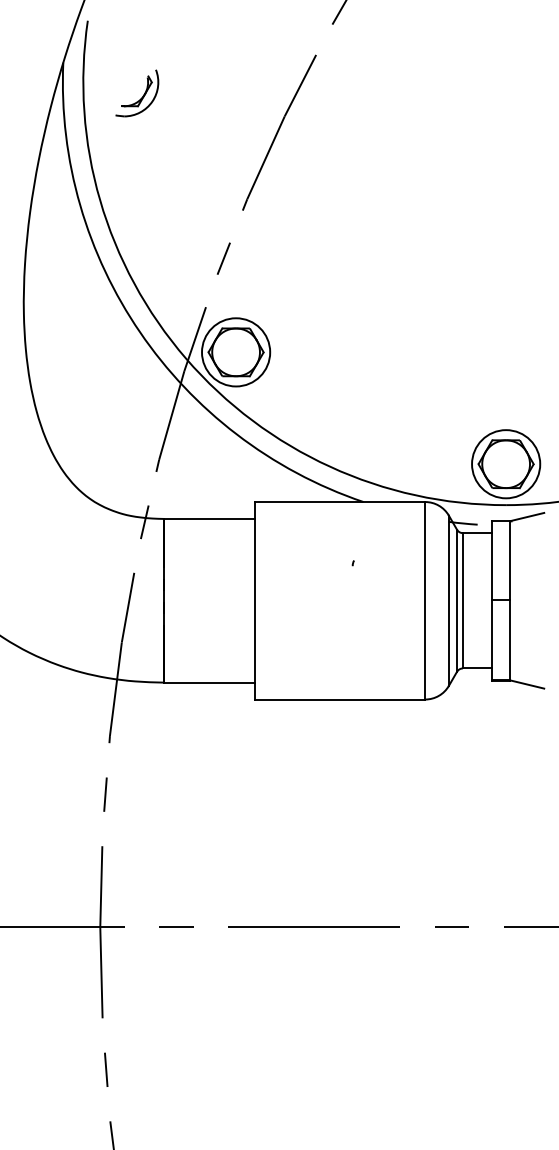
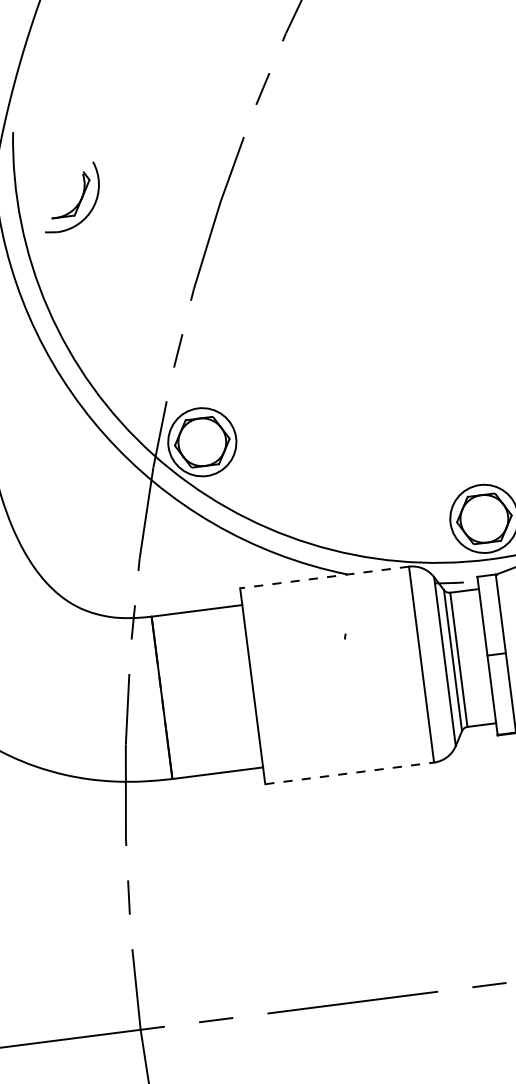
part: (137, 93) -> (71, 198), size x1.4
line: (339, 502) -> (323, 578), solid -> dashed
line: (340, 699) -> (349, 773), solid -> dashed

